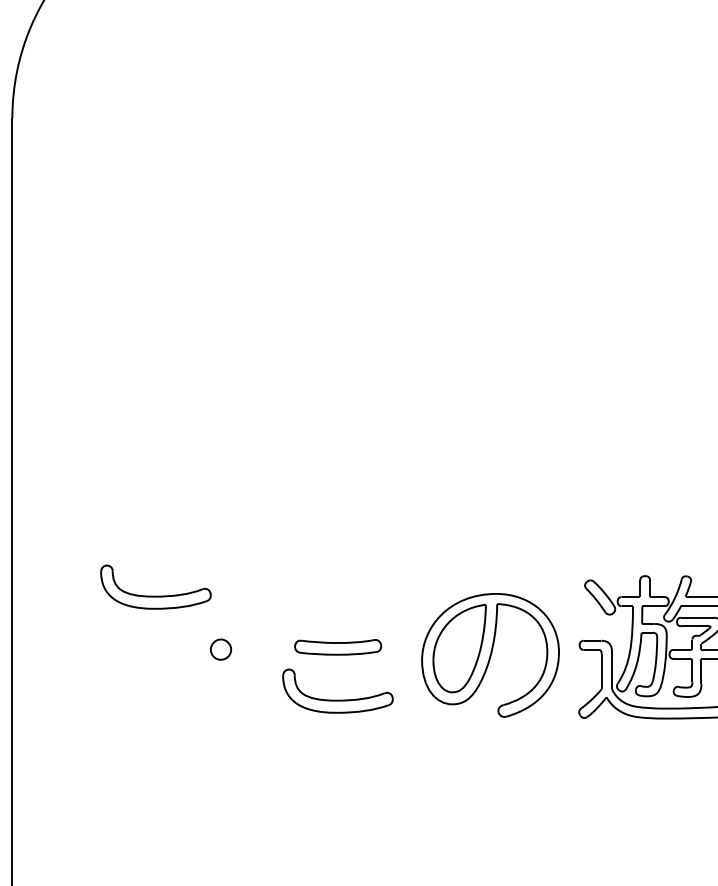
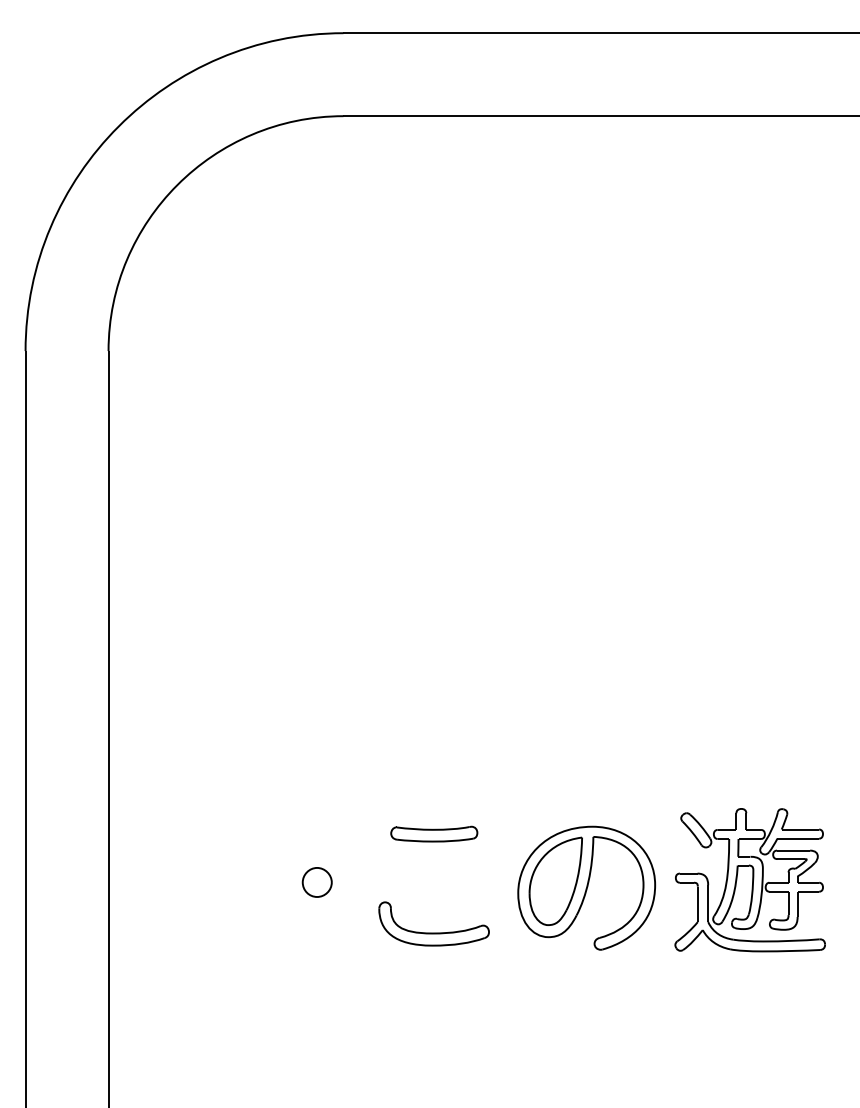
part: (155, 595) -> (251, 828), removed
part: (338, 646) -> (434, 833), moved
part: (220, 649) -> (316, 882), size x1.43

